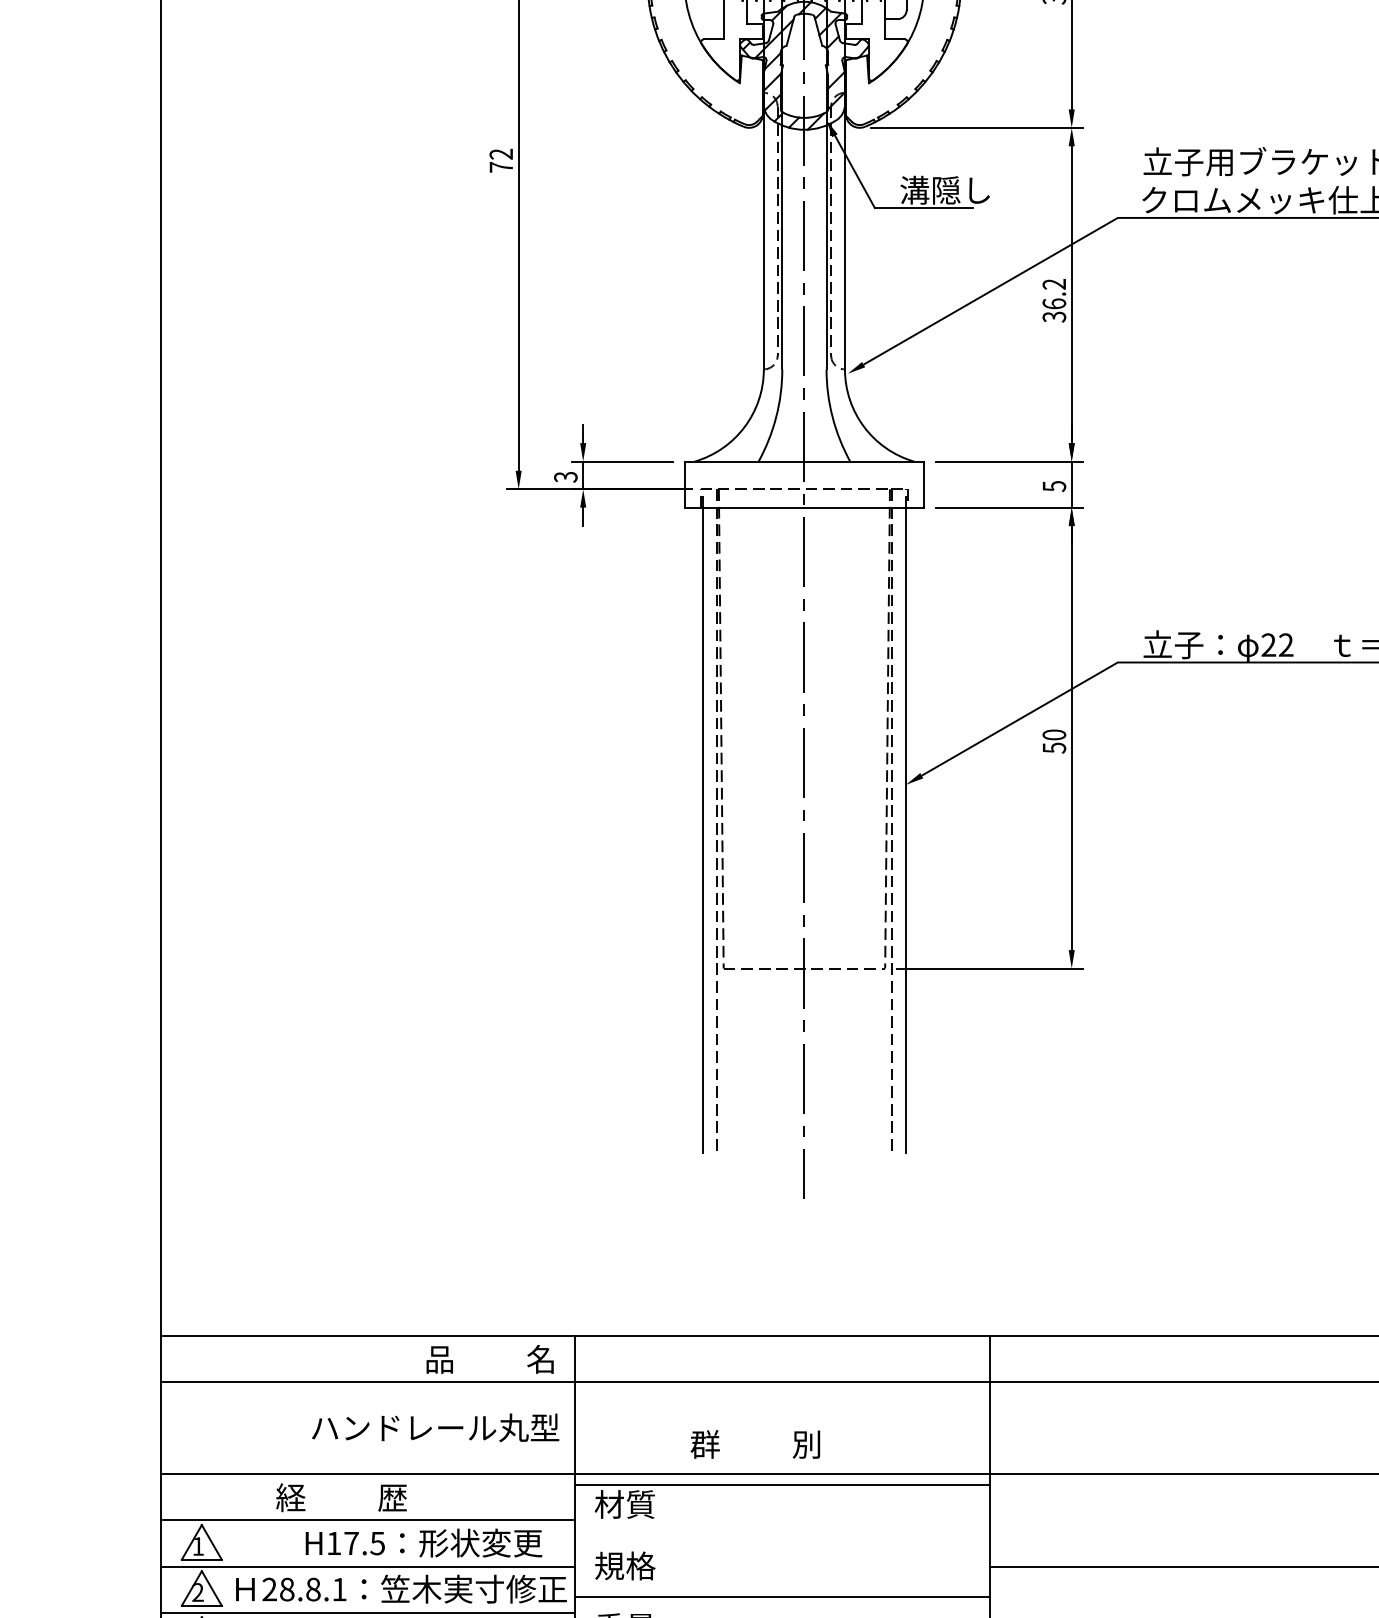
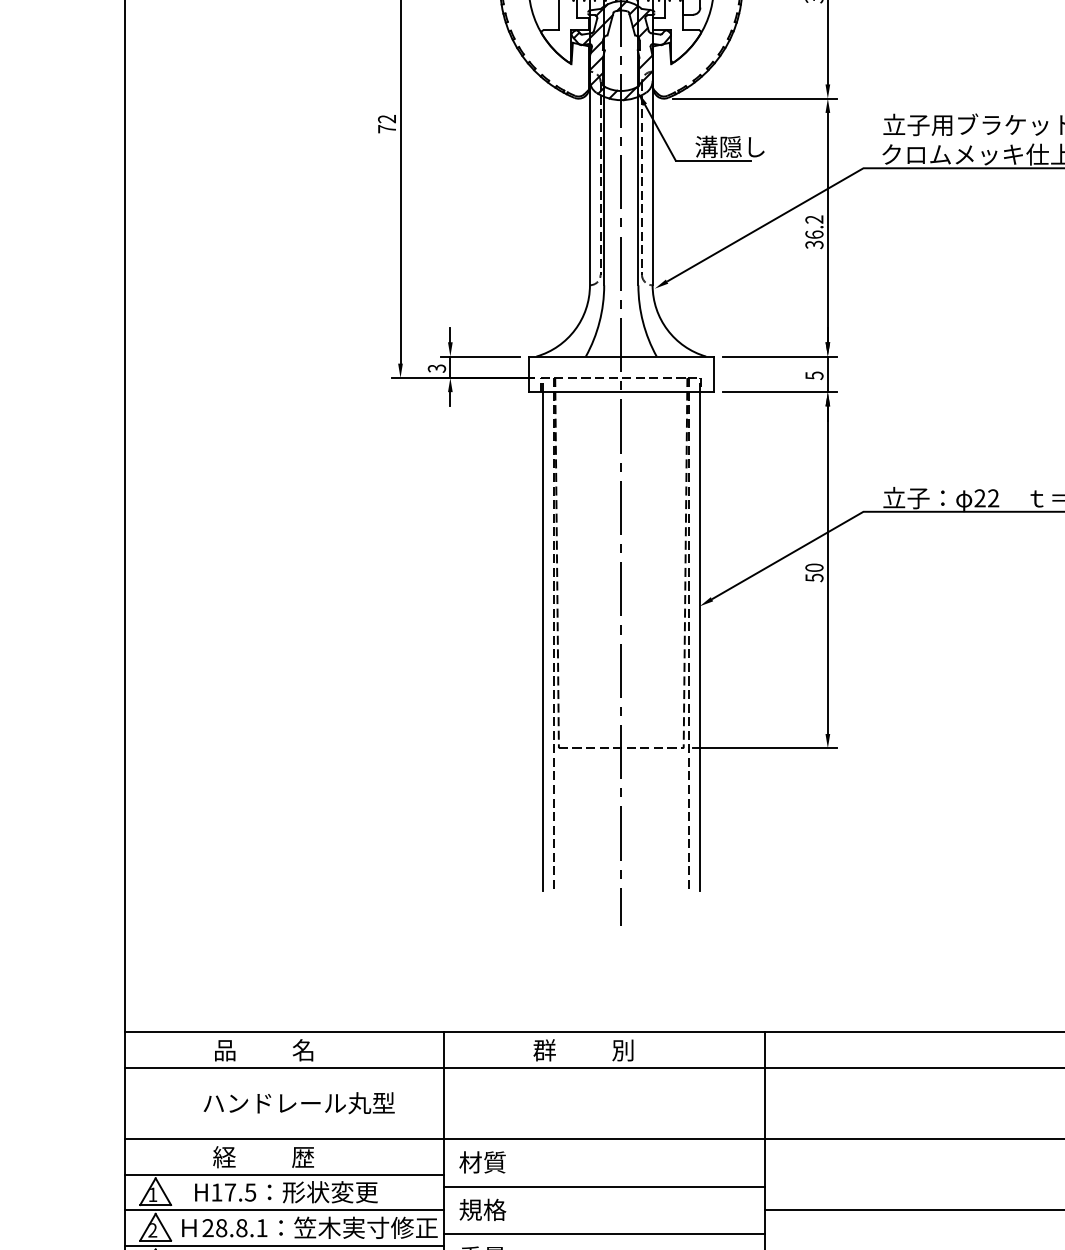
text: (489, 1359) -> (263, 1050), moved
text: (435, 1427) -> (299, 1102), moved
text: (755, 1444) -> (583, 1050), moved
line: (782, 1484) -> (604, 1186), moved
text: (423, 1542) -> (286, 1191), moved

